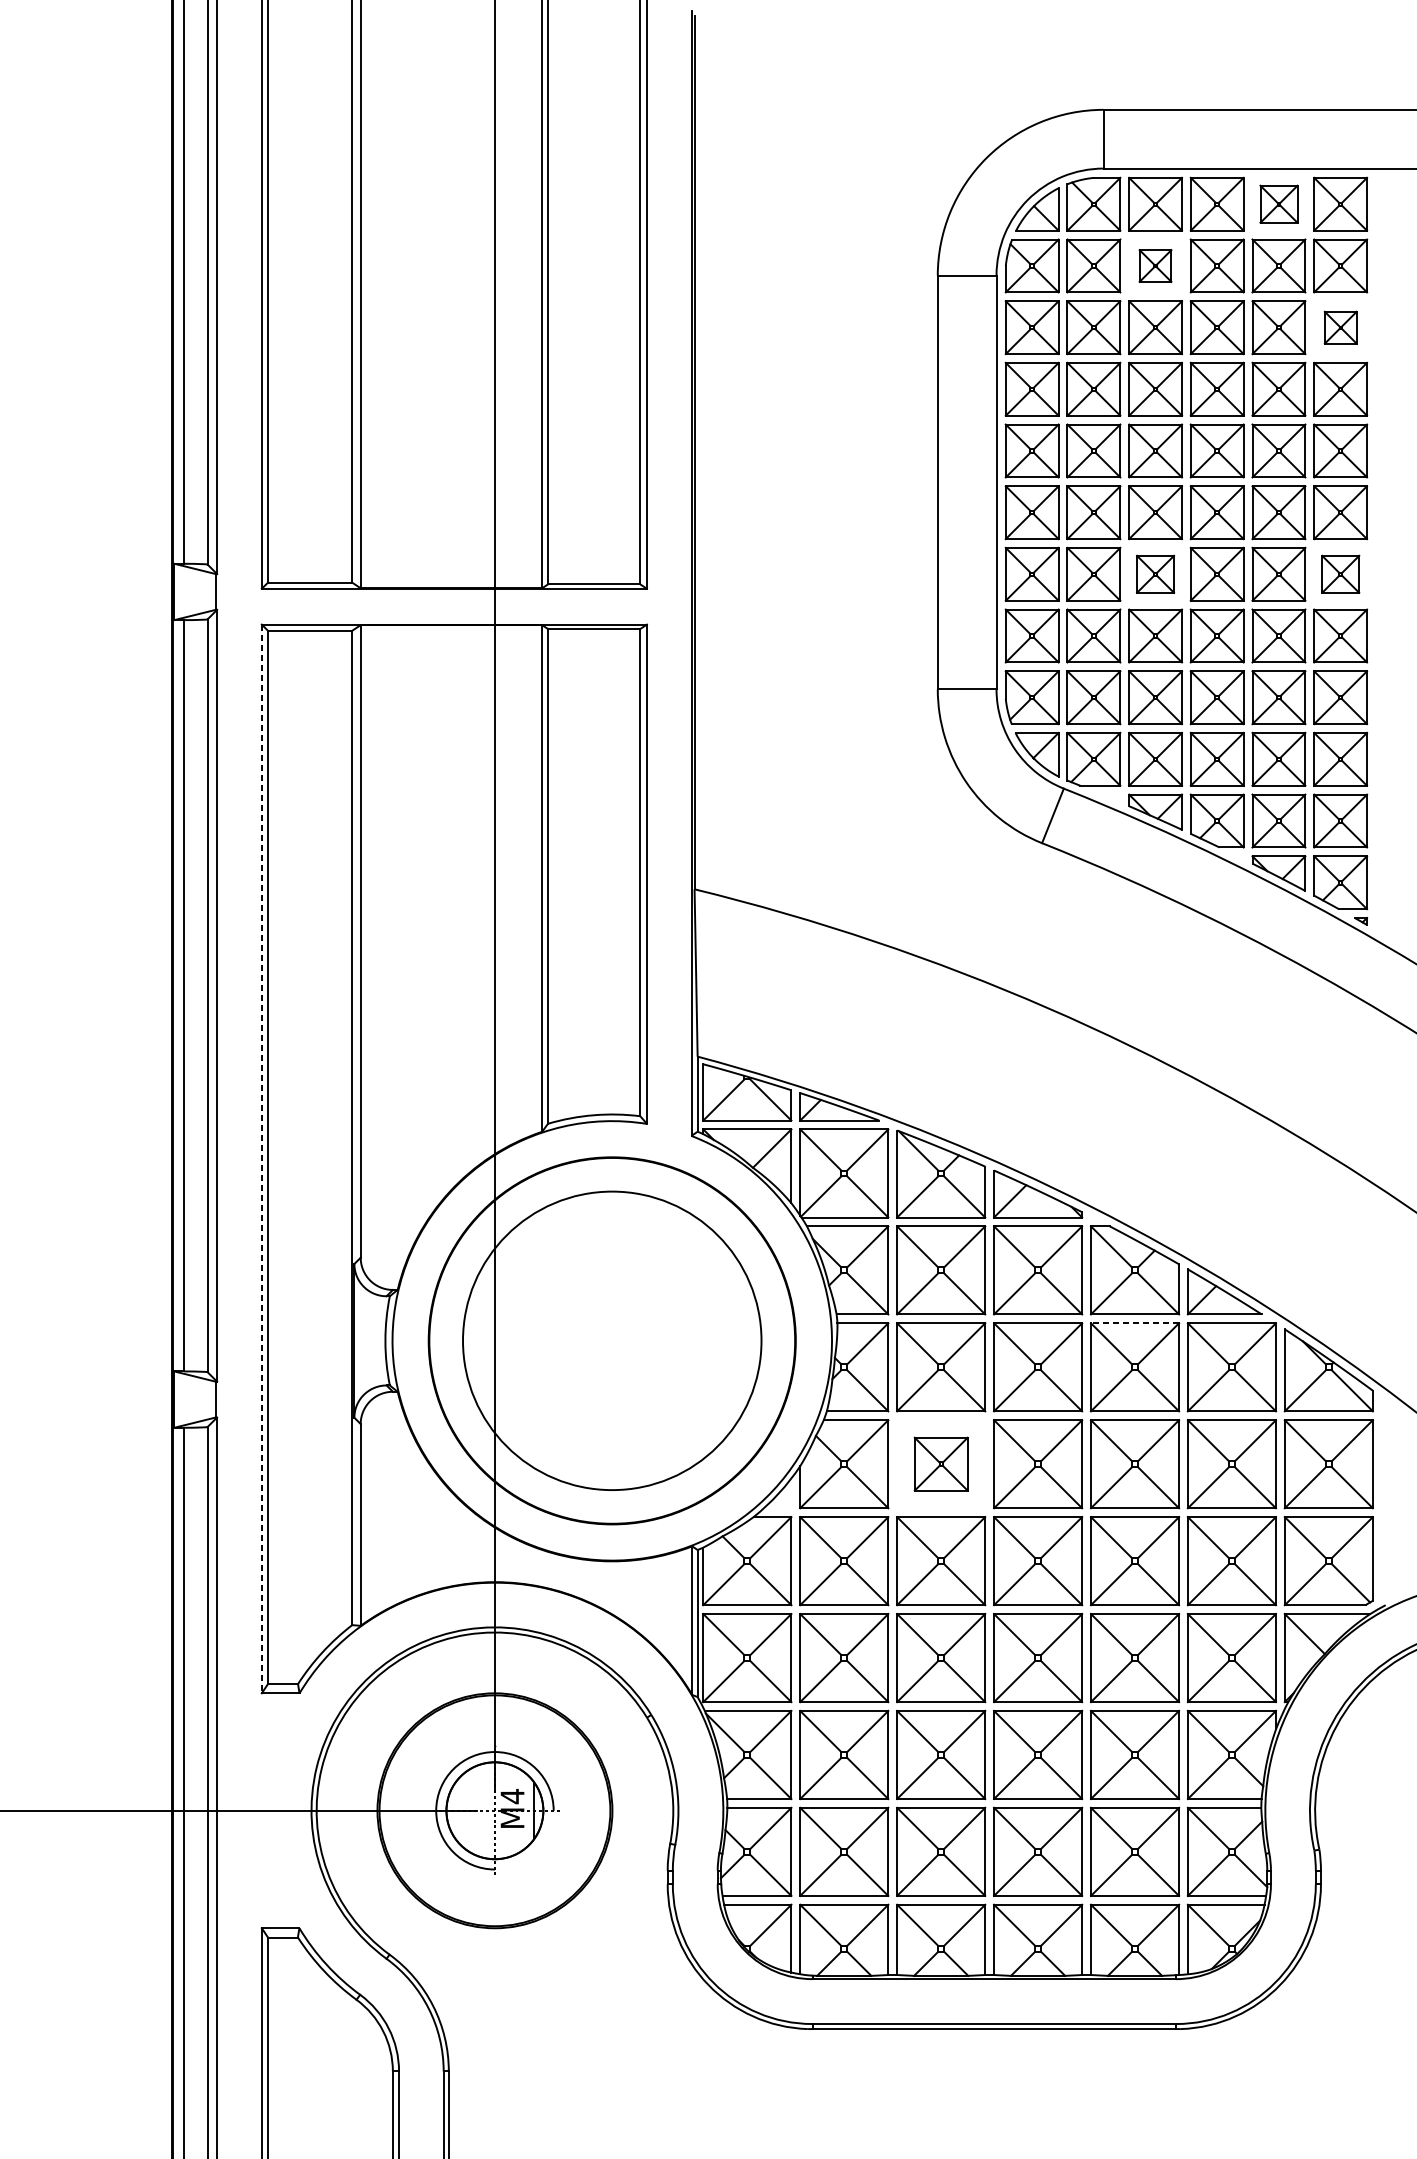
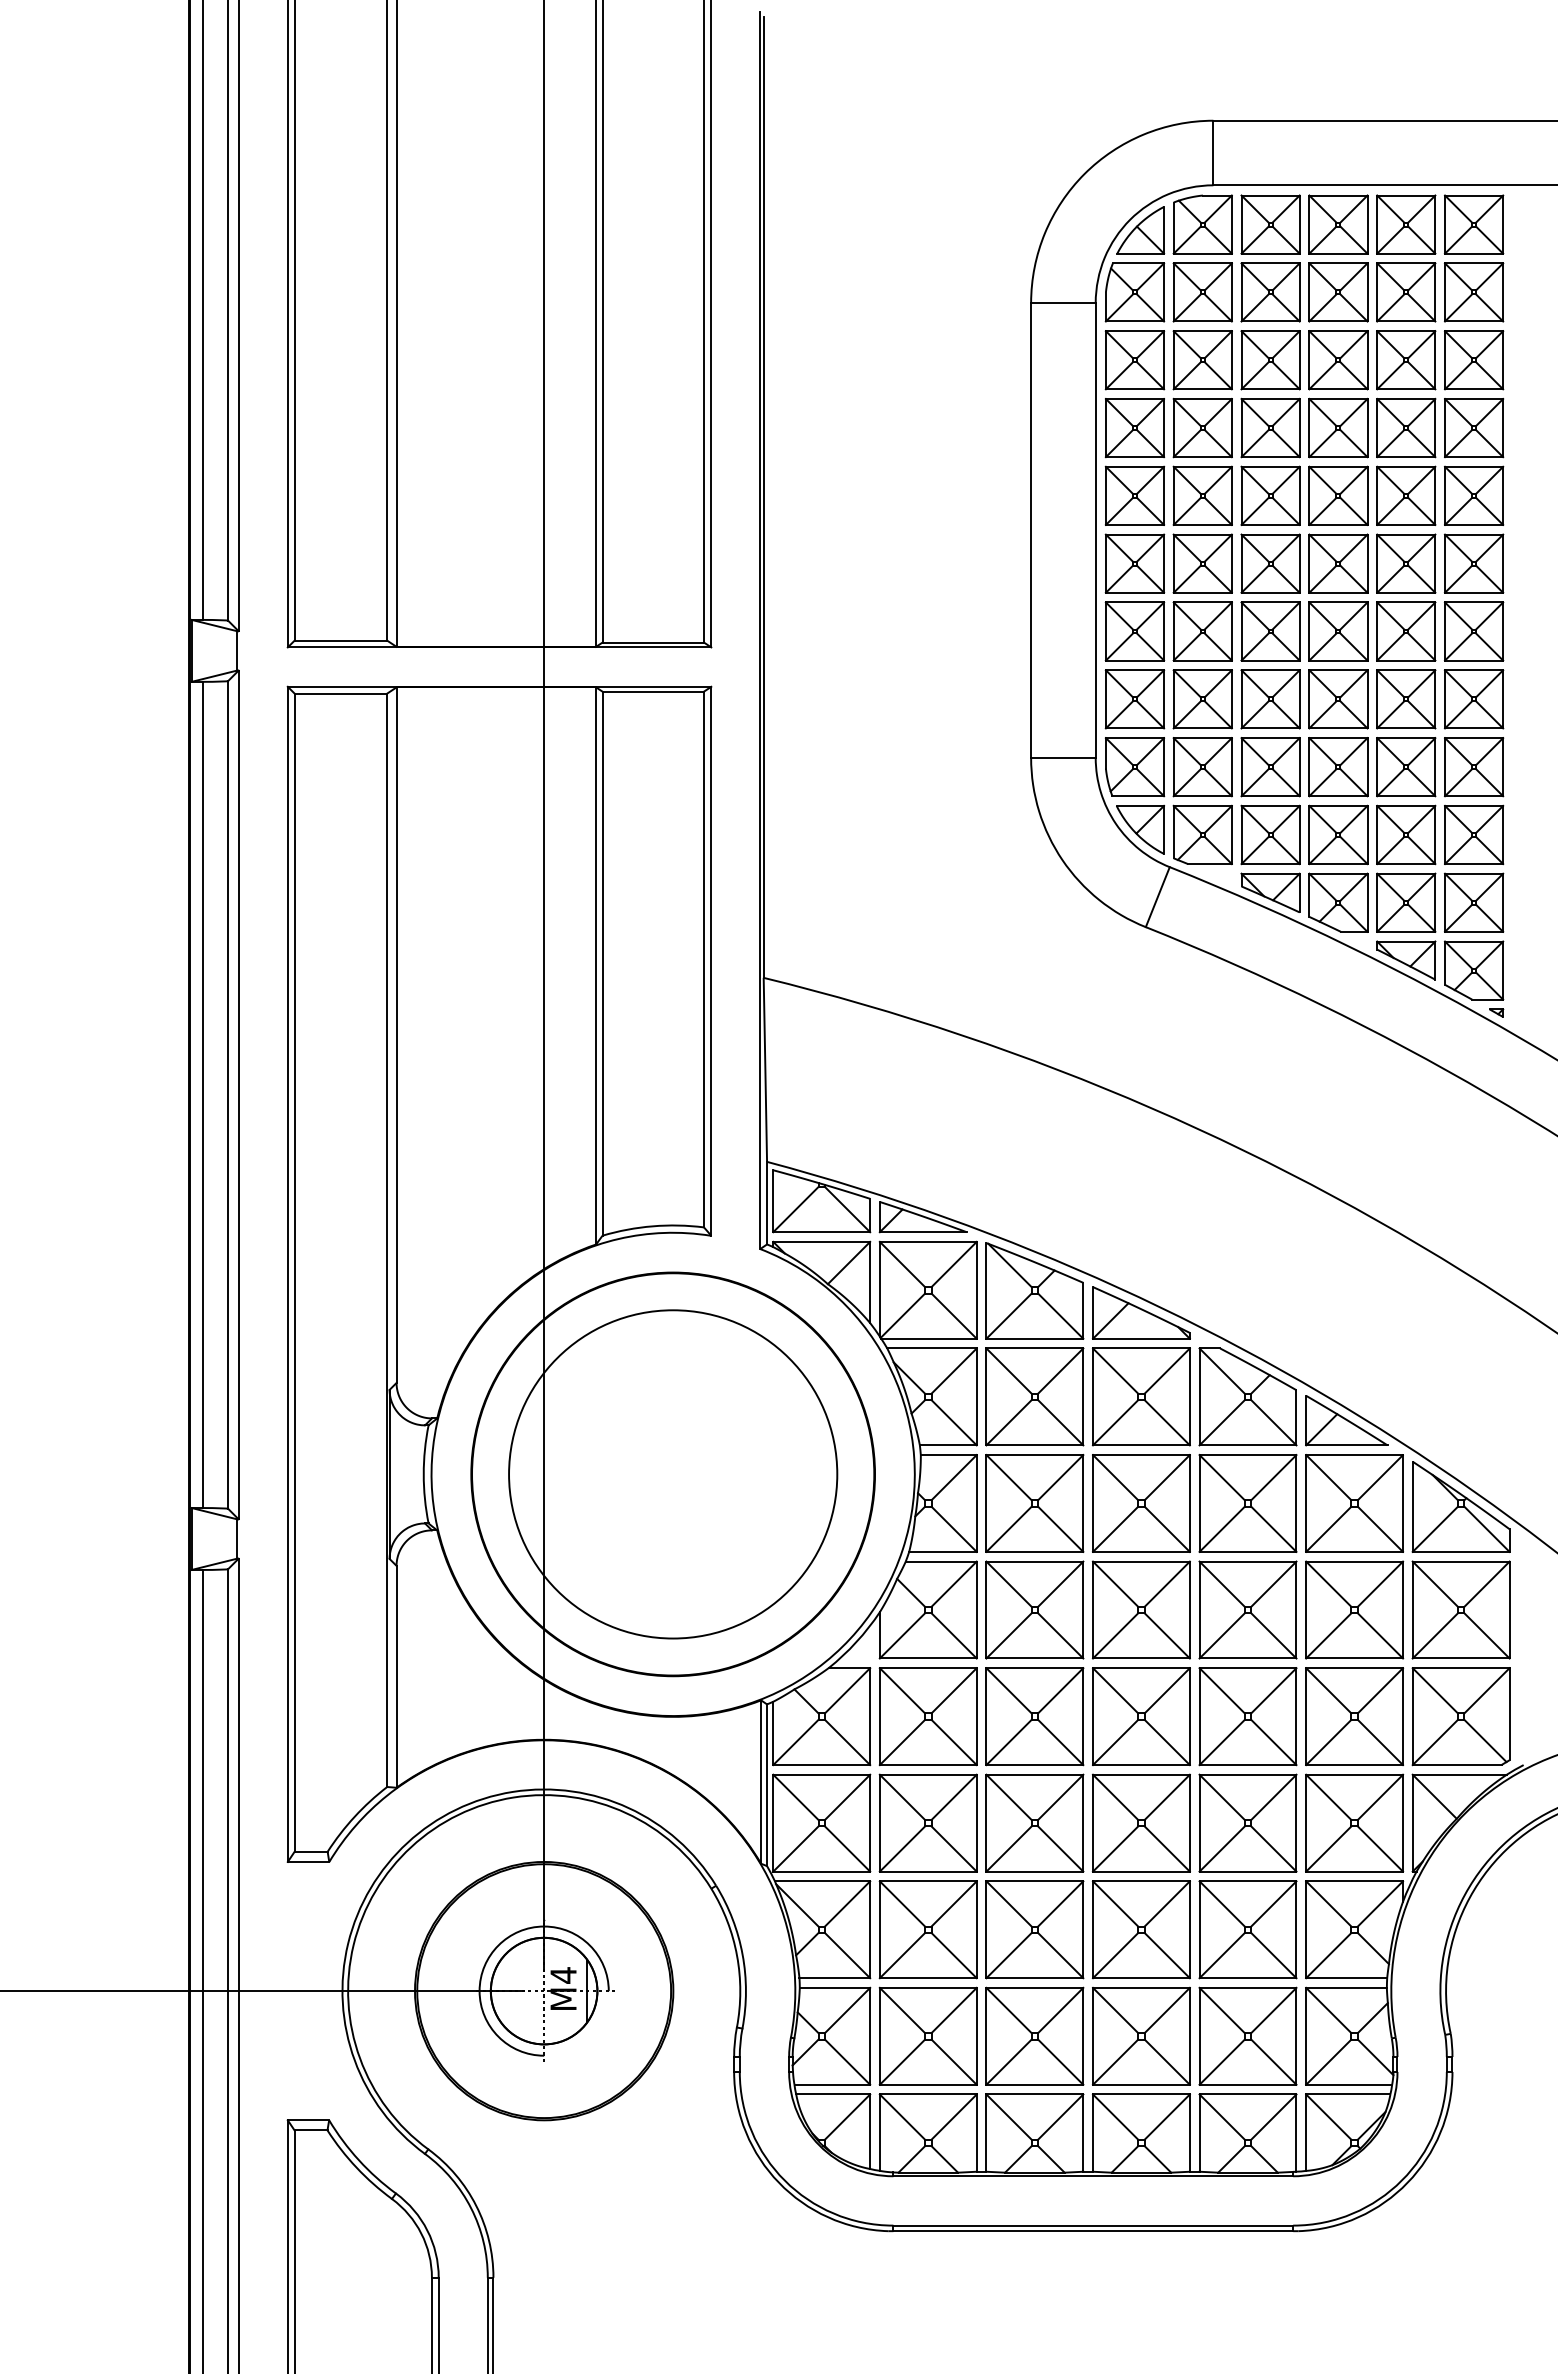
part: (1279, 204) -> (1406, 224), size x1.43
part: (1155, 266) -> (1270, 292), size x1.67
part: (1340, 327) -> (1474, 360), size x1.67
part: (1155, 574) -> (1270, 631), size x1.43
part: (1340, 574) -> (1474, 631), size x1.43
line: (261, 1159) -> (287, 1274), dashed -> solid
line: (1134, 1323) -> (1247, 1455), dashed -> solid
part: (940, 1463) -> (1034, 1609), size x1.67

